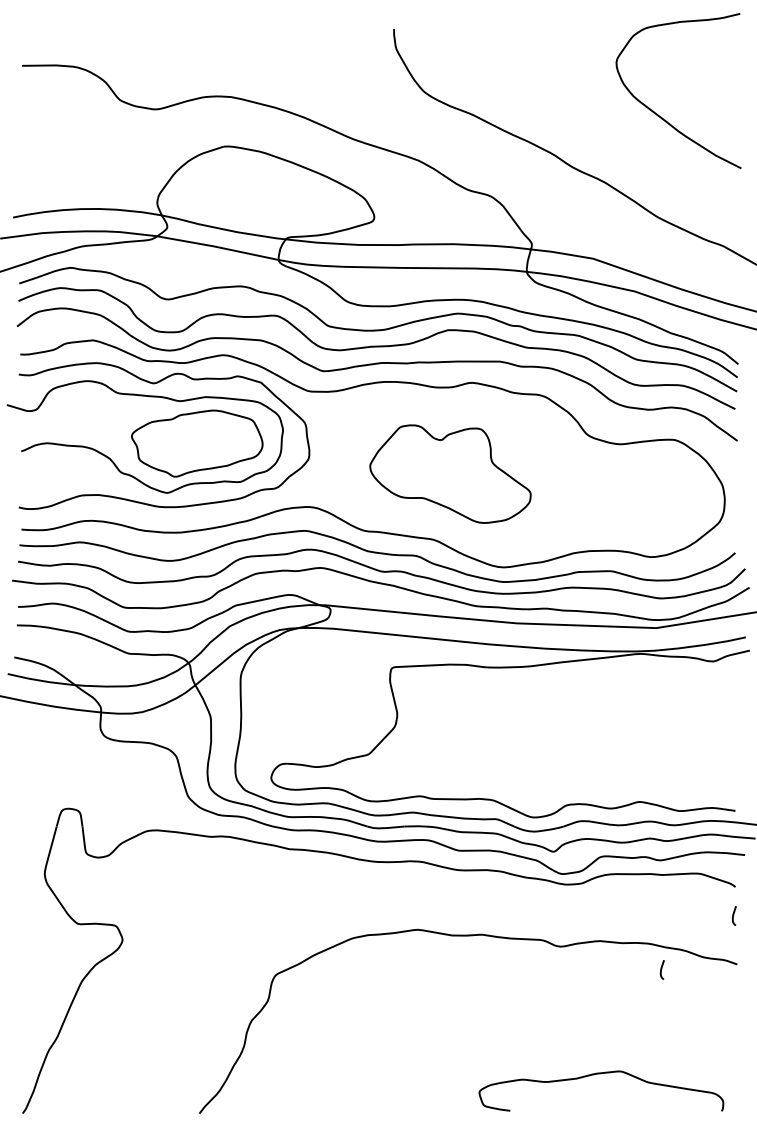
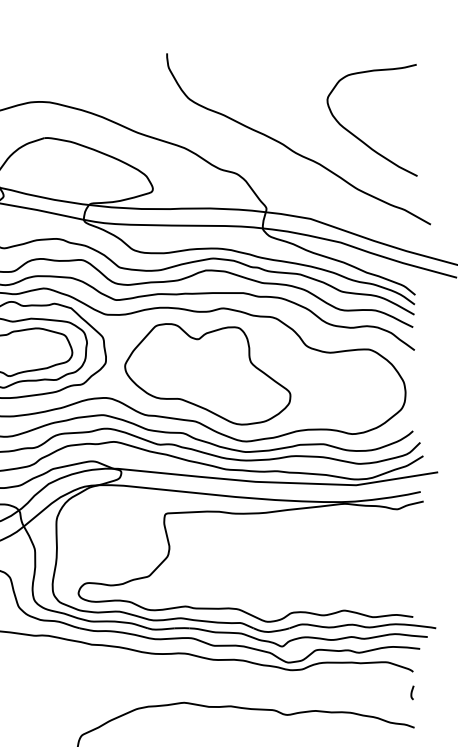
curve: (661, 116) -> (359, 138), moved
part: (450, 473) -> (207, 373), size x1.43
curve: (661, 969) -> (359, 731), removed

